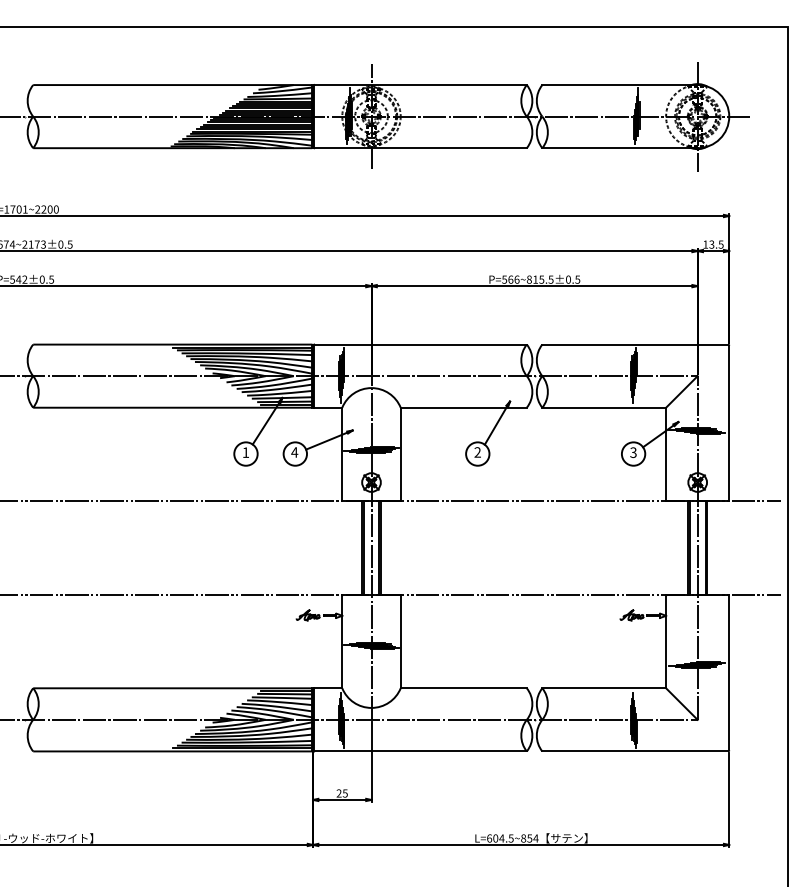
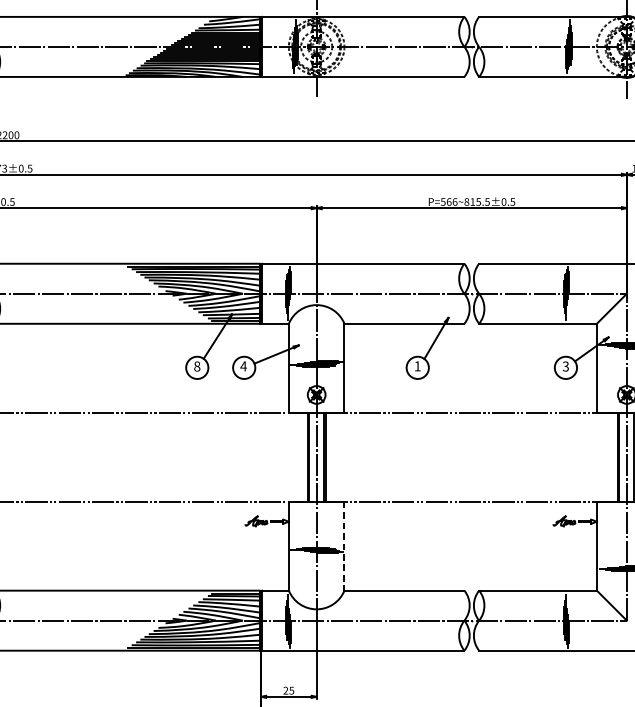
text: (245, 452) -> (196, 366), 1 -> 8
text: (477, 452) -> (417, 366), 2 -> 1
line: (400, 641) -> (344, 546), solid -> dashed

